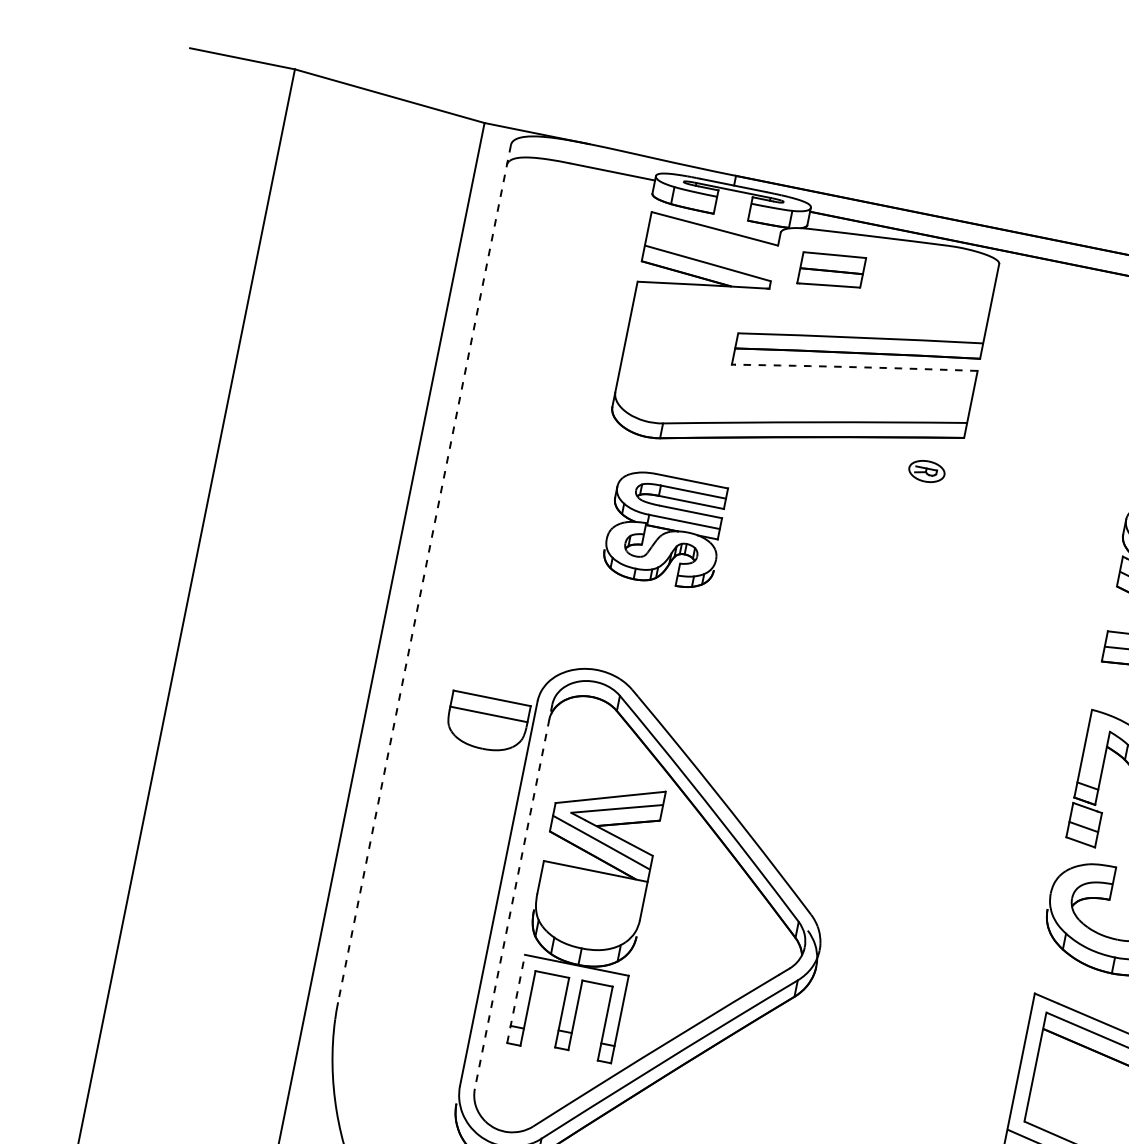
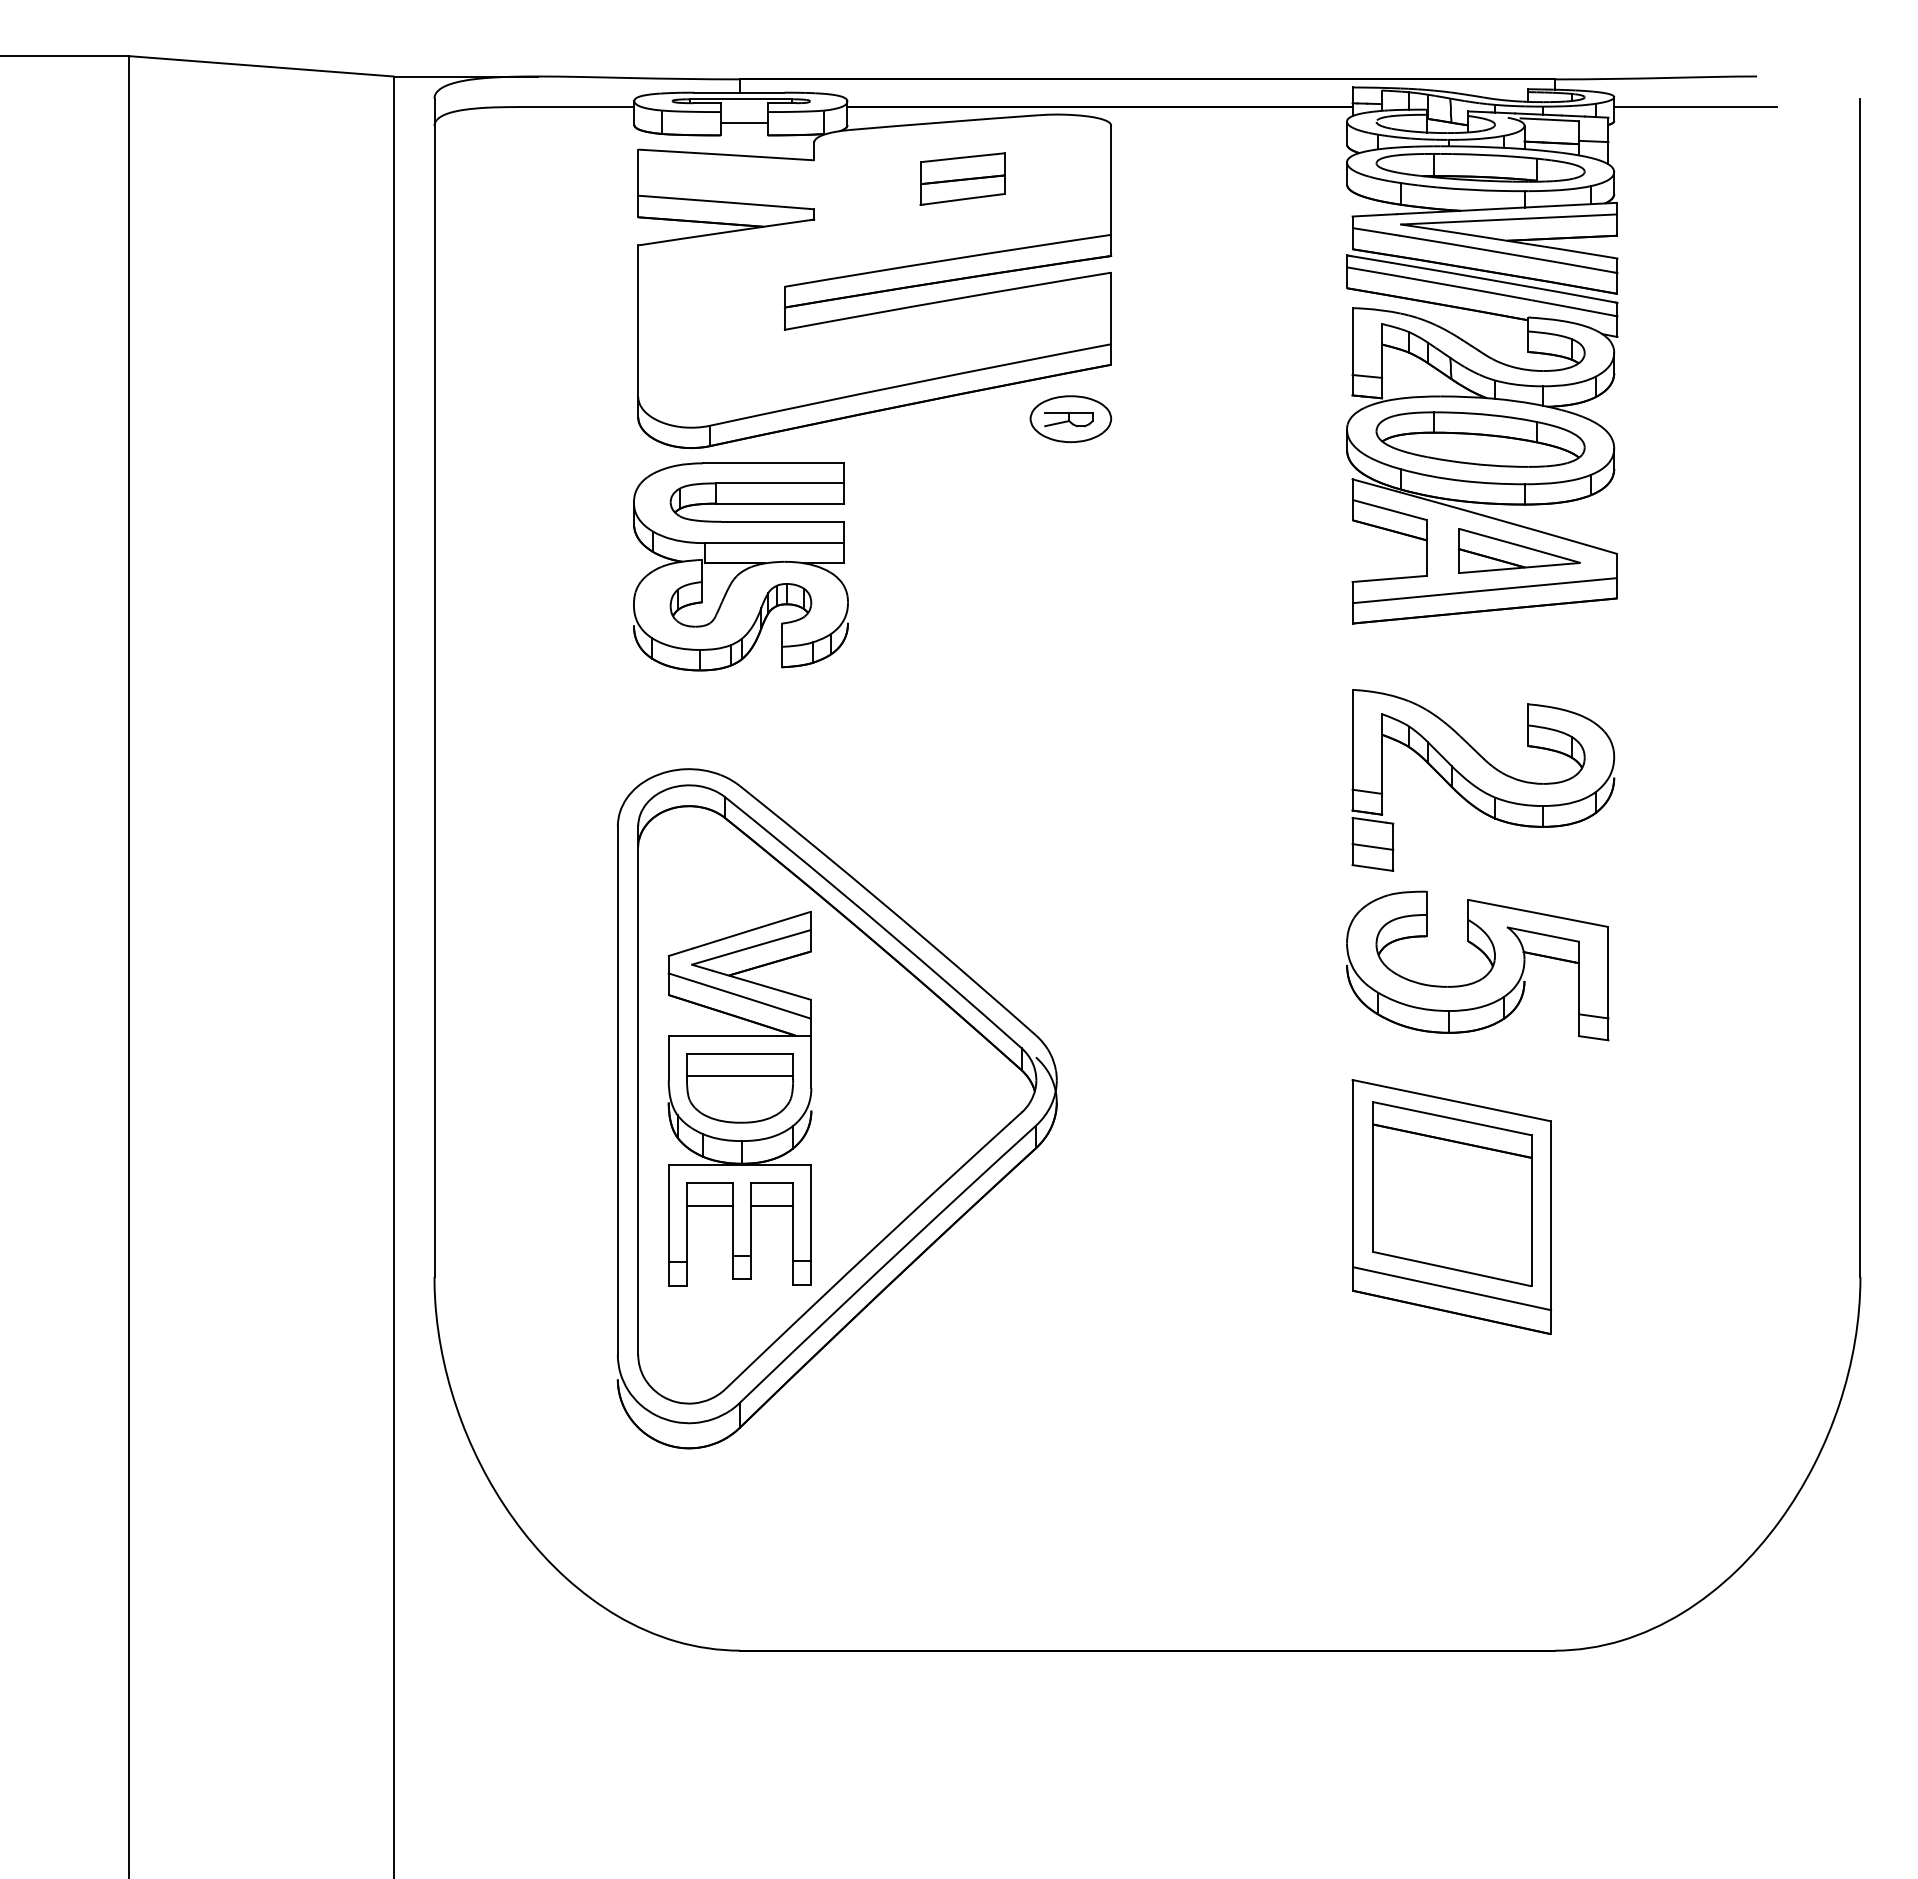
line: (732, 208) -> (743, 123), added
part: (831, 270) -> (962, 178), moved
arc: (855, 367) -> (949, 300), dashed -> solid
part: (926, 471) -> (1070, 418), size x1.67
part: (664, 530) -> (740, 566), size x1.43
line: (424, 574) -> (434, 688), dashed -> solid
part: (486, 723) -> (739, 1088), moved
line: (513, 897) -> (638, 1091), dashed -> solid
line: (549, 991) -> (710, 1206), added
line: (515, 999) -> (668, 1225), dashed -> solid
line: (594, 1000) -> (772, 1206), added

